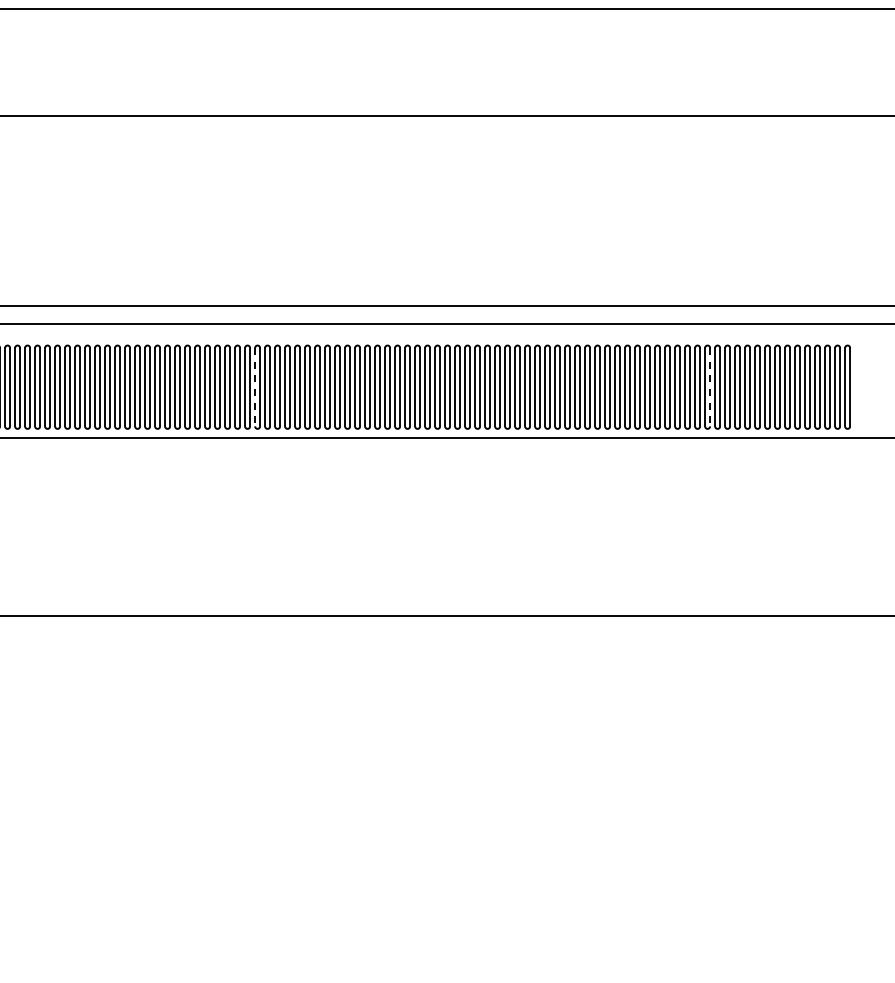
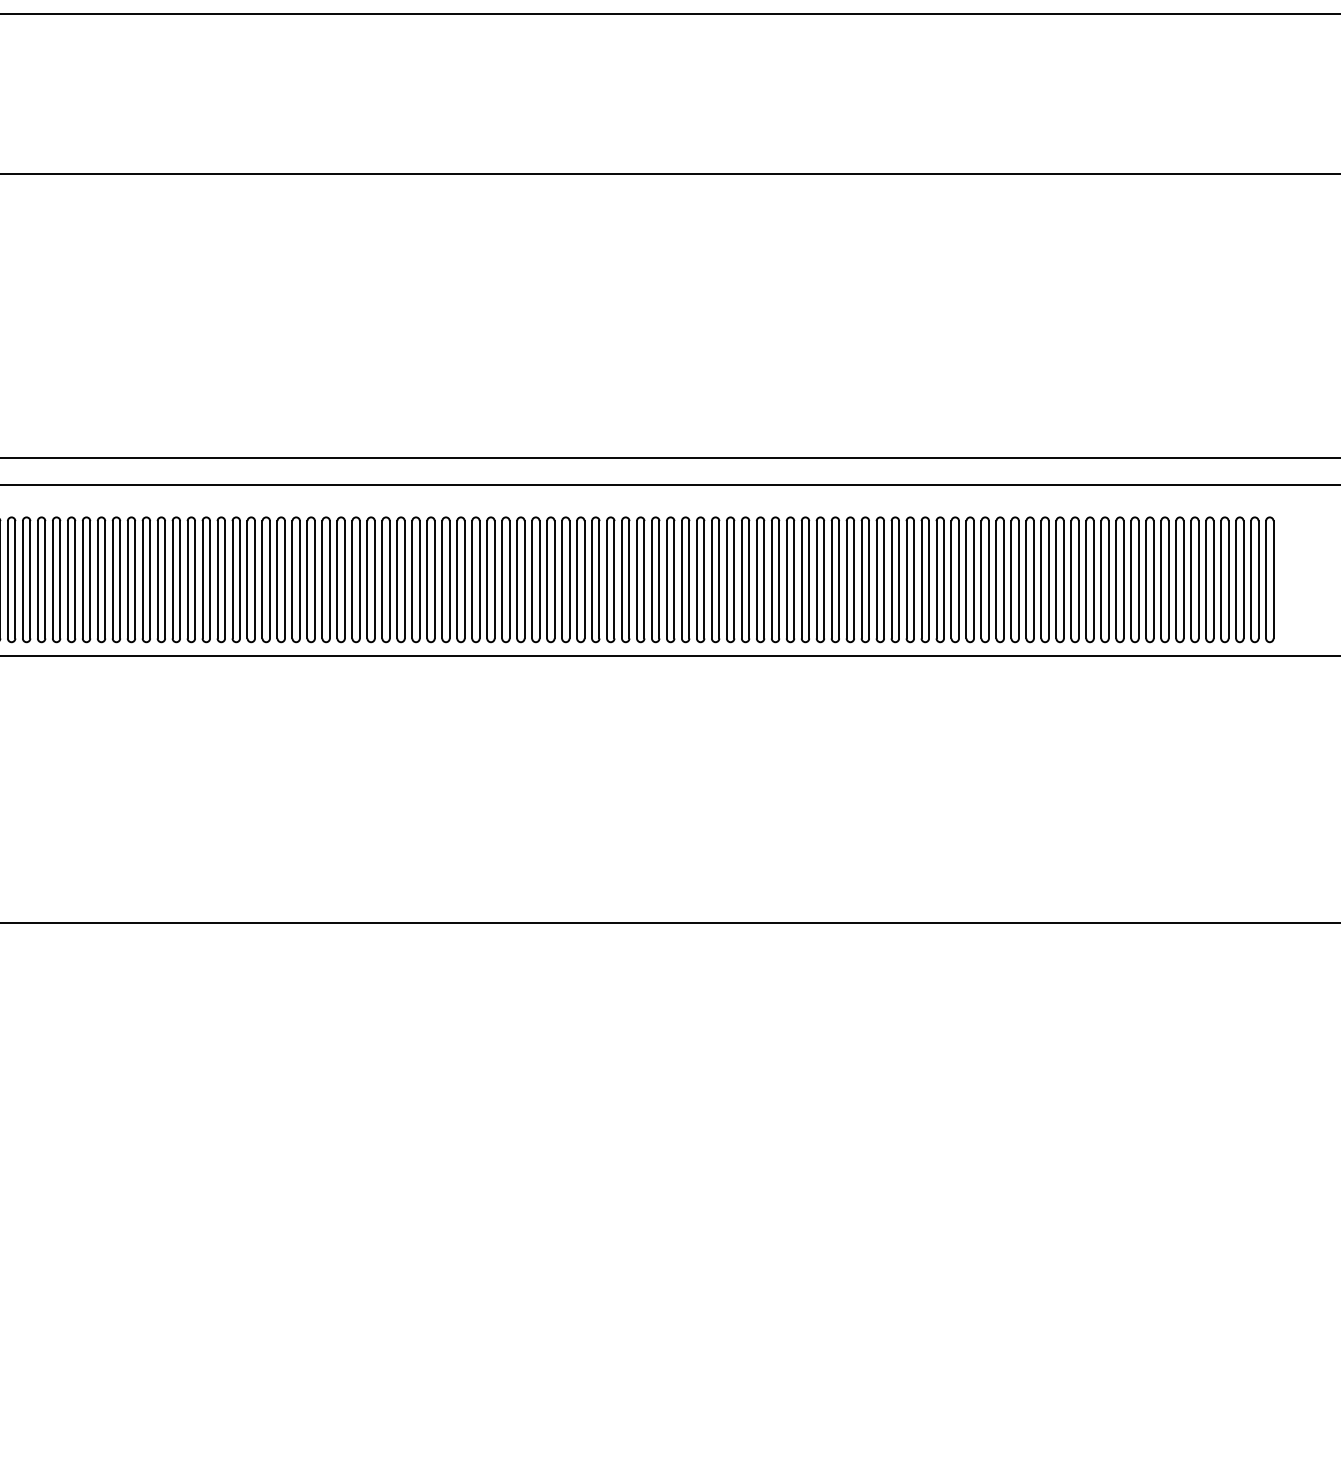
line: (255, 387) -> (382, 580), dashed -> solid
line: (710, 387) -> (1064, 580), dashed -> solid

